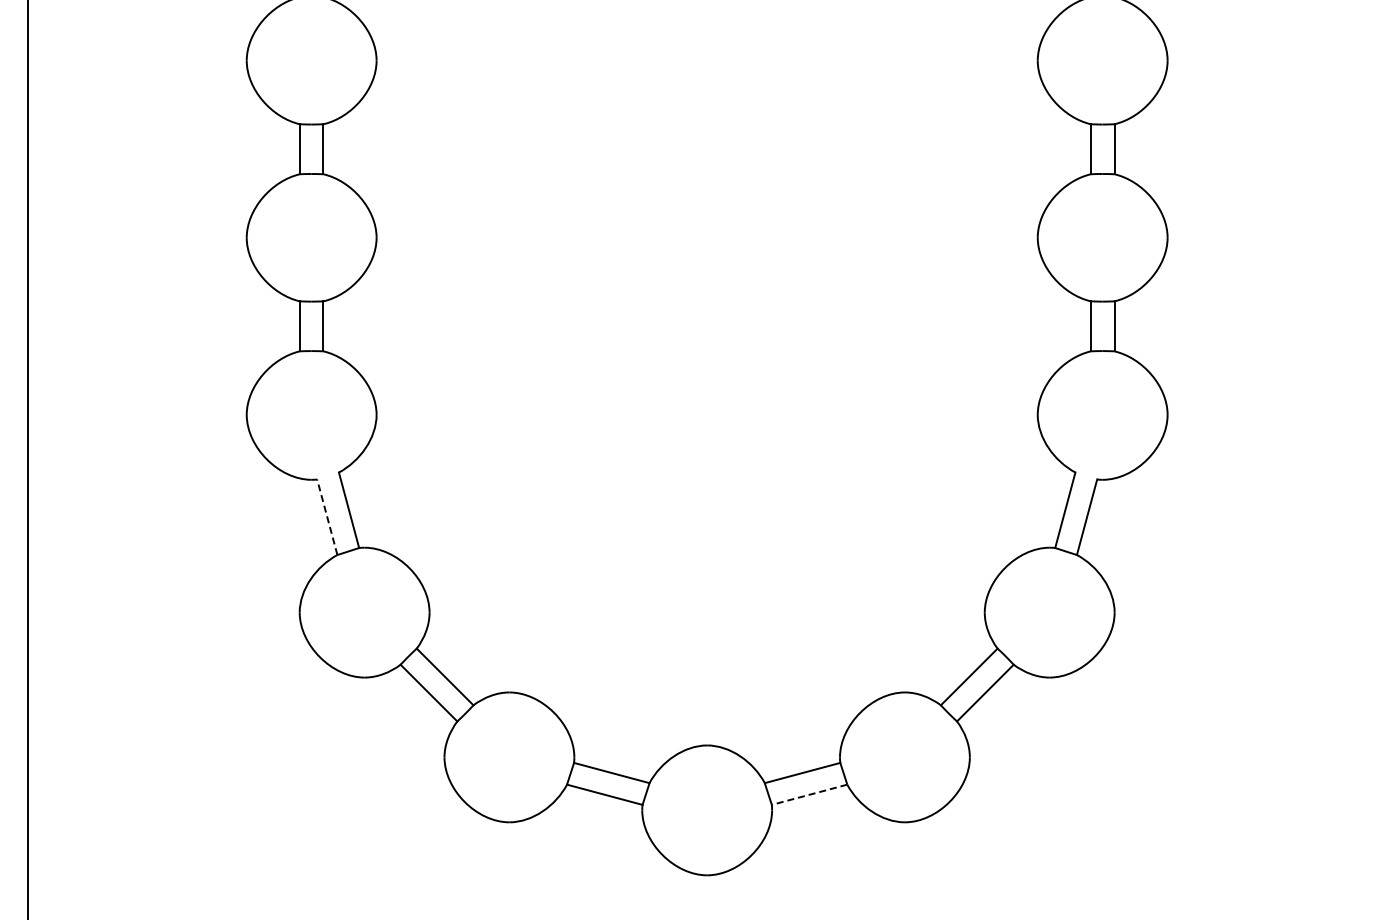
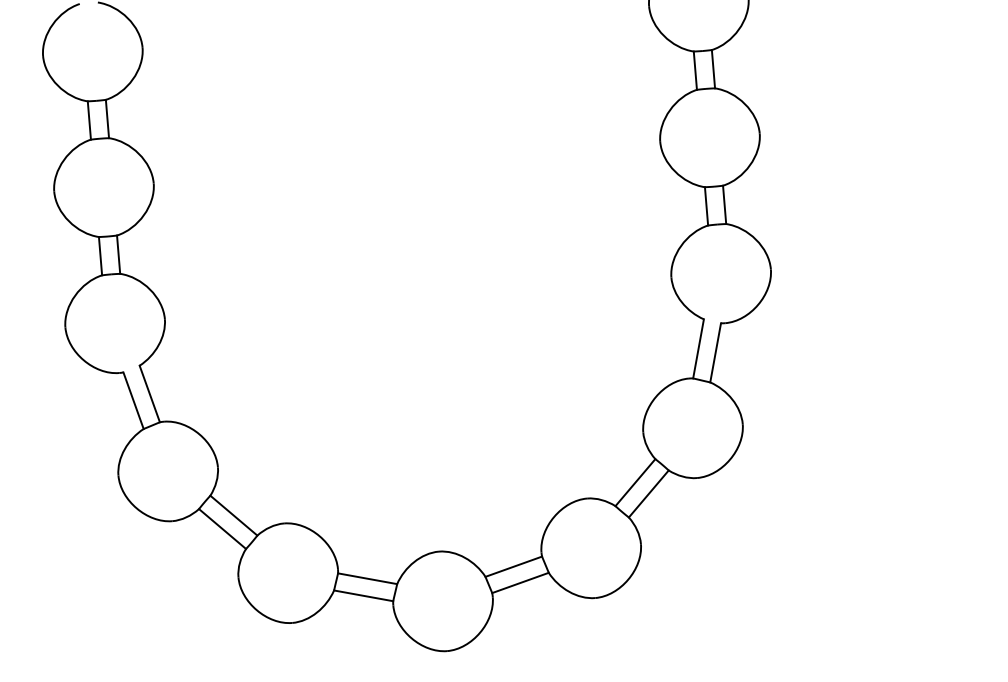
line: (327, 516) -> (133, 400), dashed -> solid
line: (809, 794) -> (520, 582), dashed -> solid

